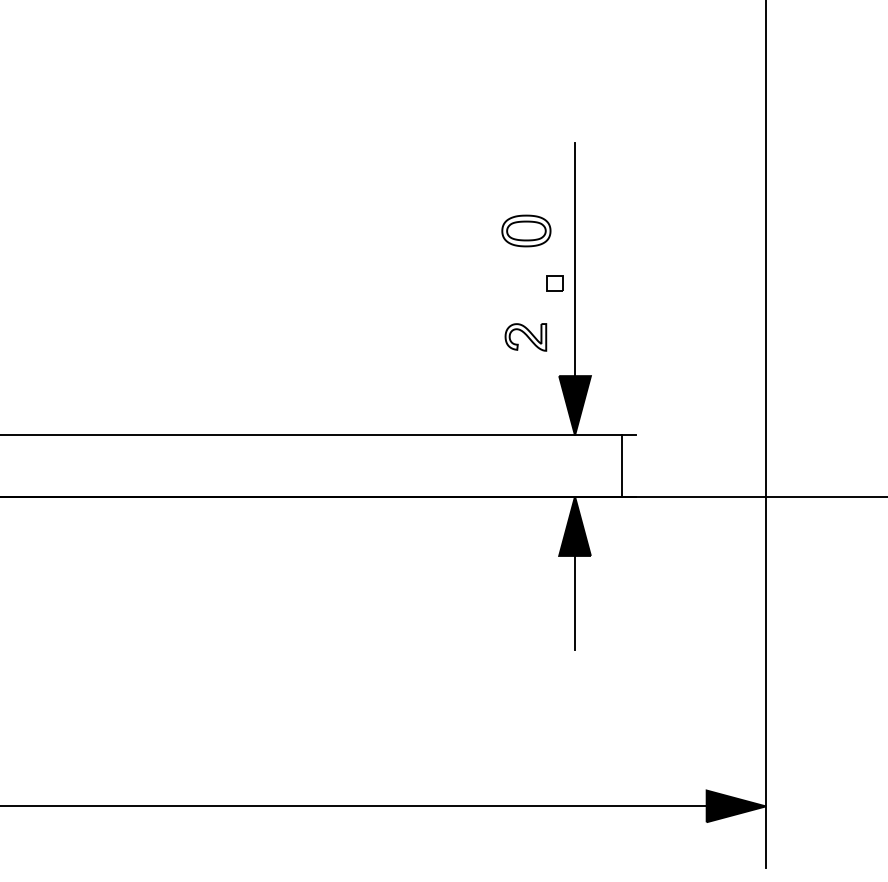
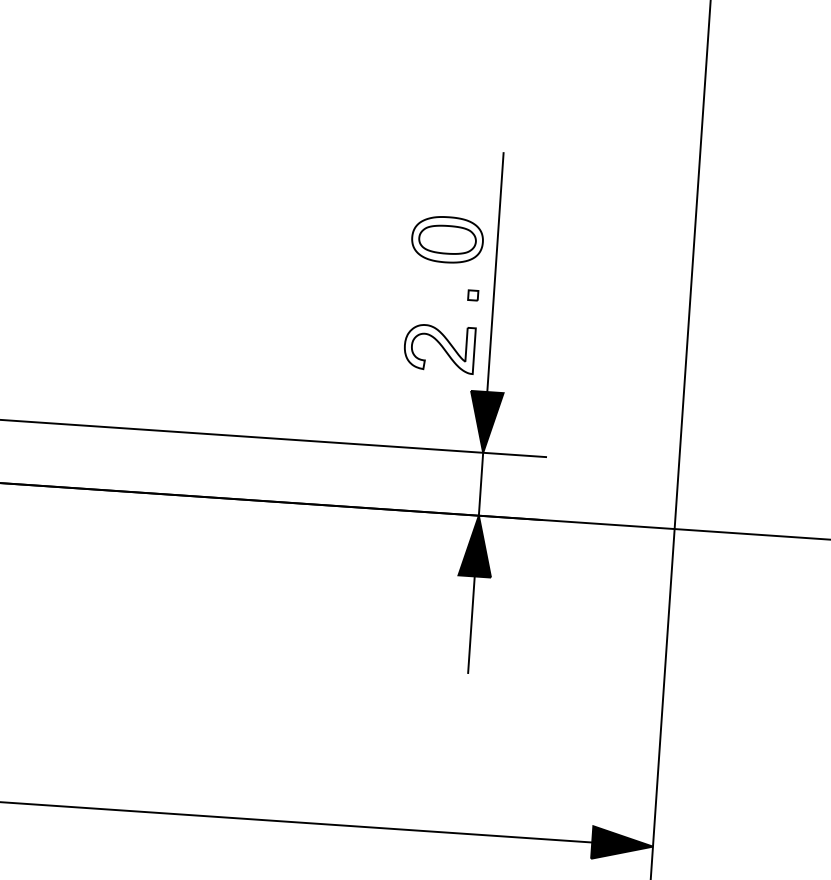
part: (526, 230) -> (447, 239), size x1.43
part: (554, 283) -> (472, 295), size x0.62
part: (525, 337) -> (439, 348), size x1.67
line: (622, 465) -> (481, 483), moved

